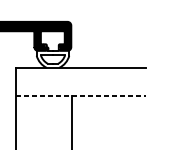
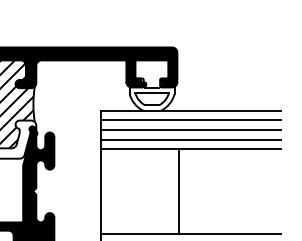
line: (80, 74) -> (190, 120), added
line: (80, 81) -> (190, 129), added
line: (80, 88) -> (190, 139), added
line: (80, 95) -> (190, 149), dashed -> solid

